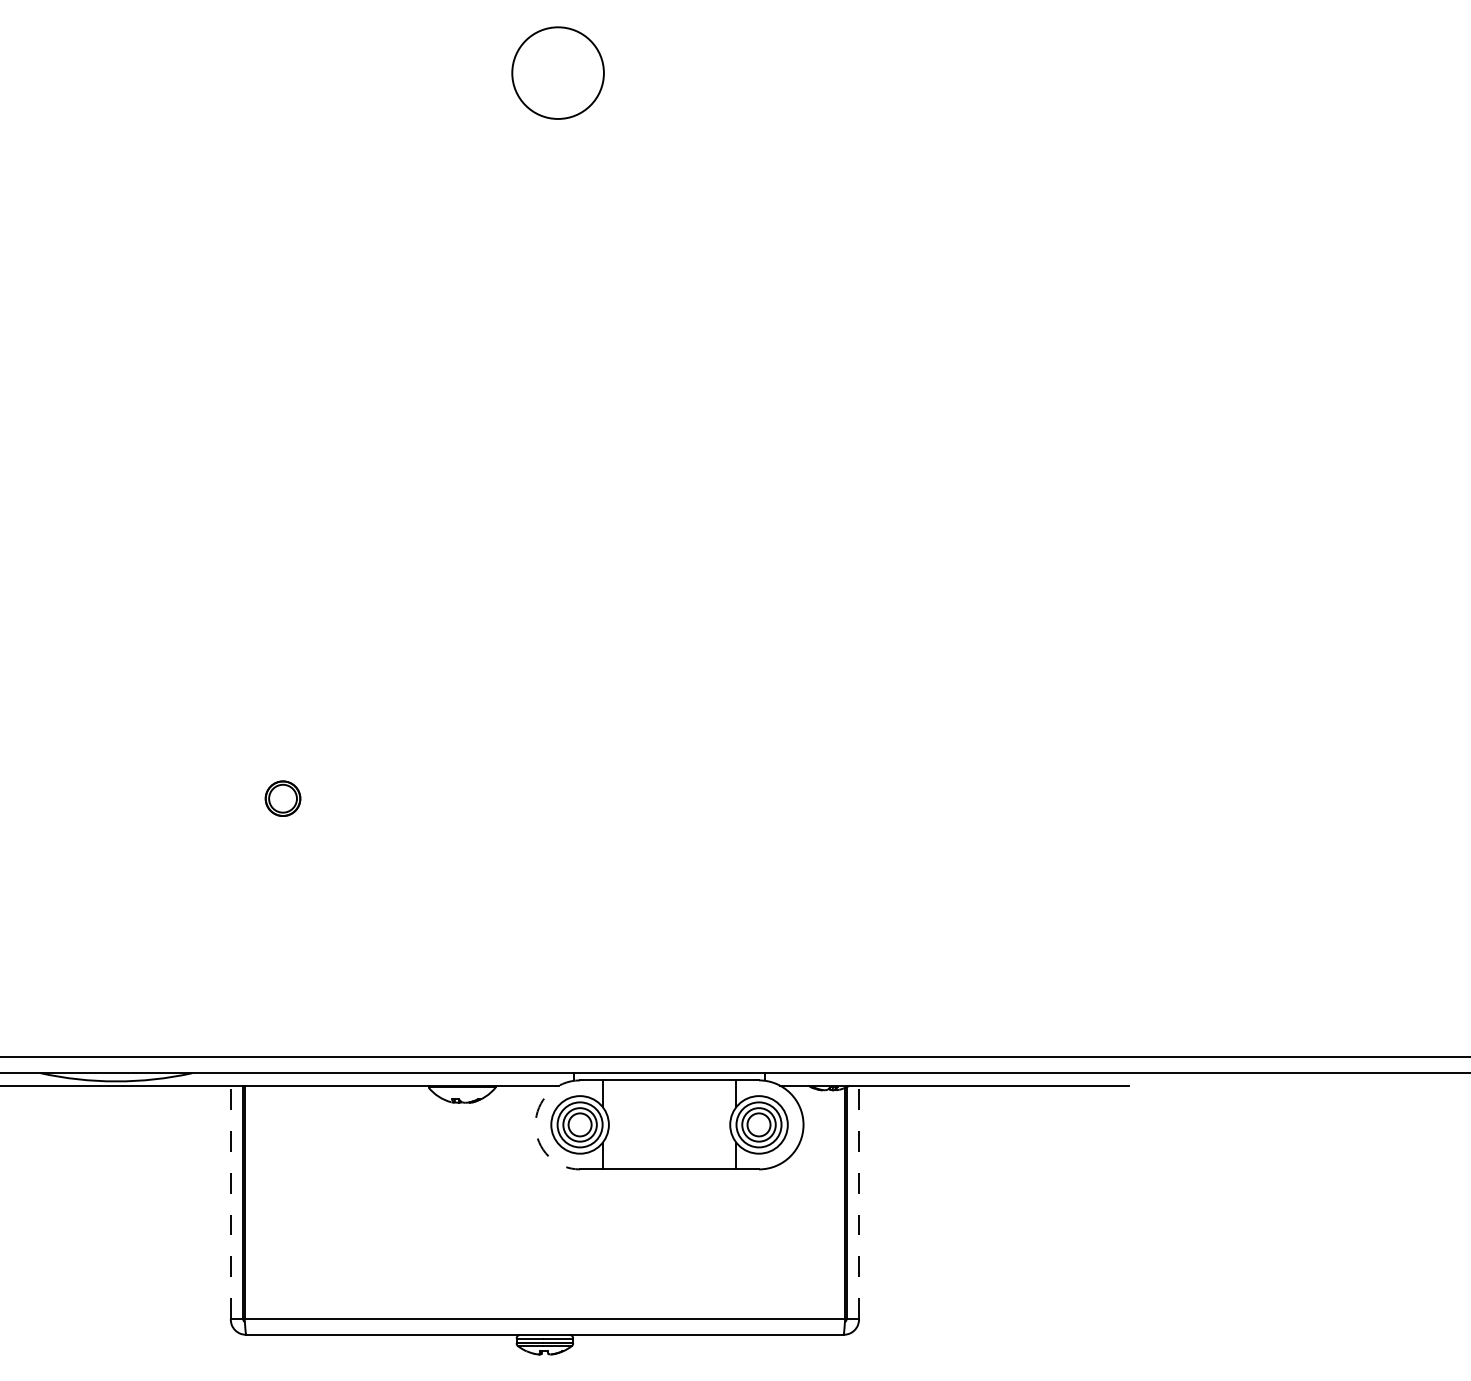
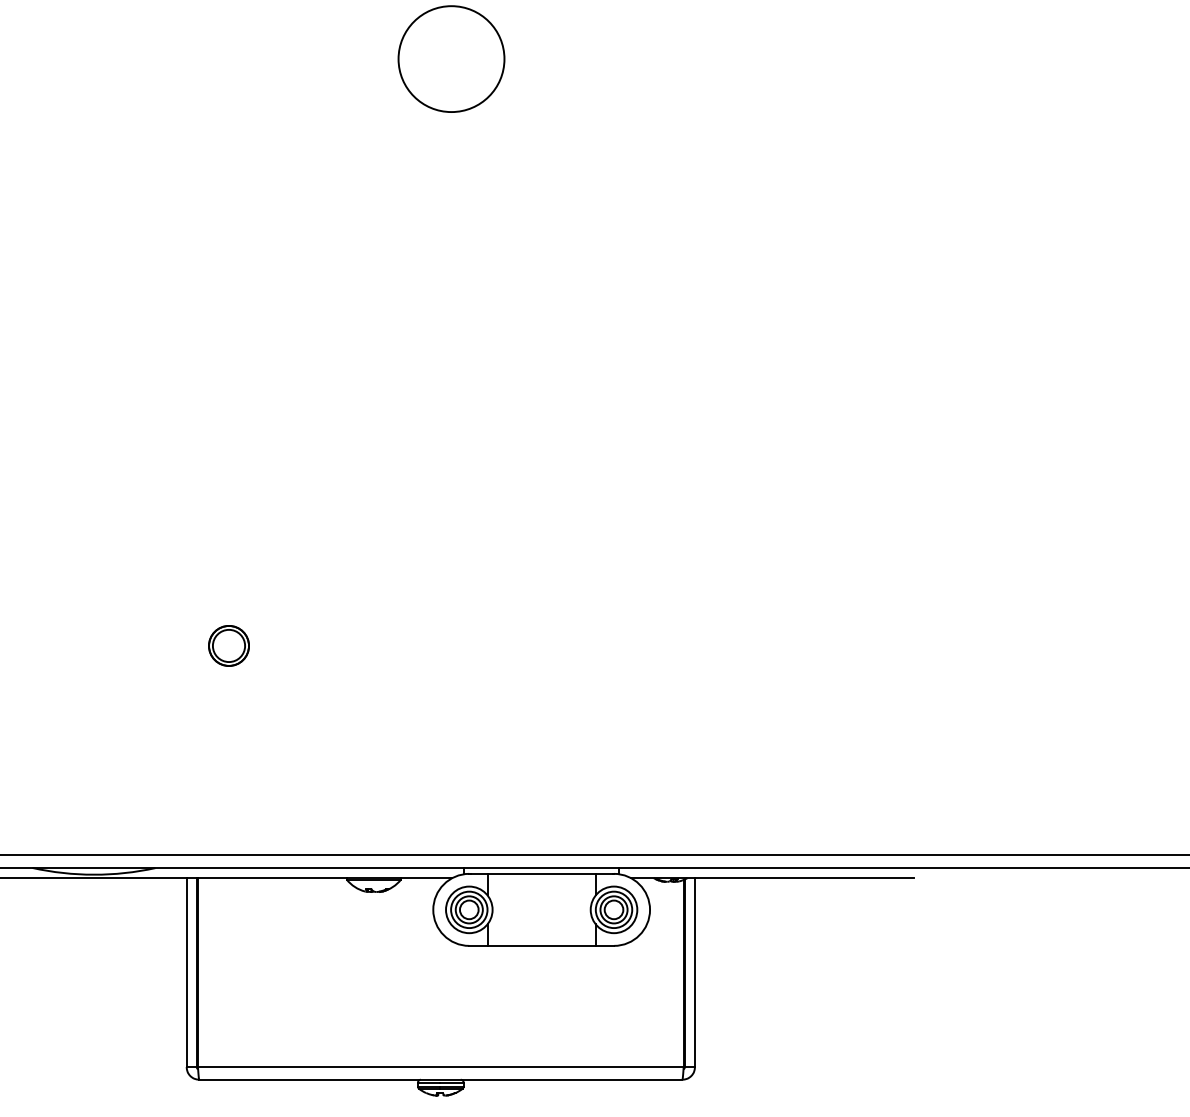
circle: (557, 72) -> (451, 58), size x1.43
part: (282, 798) -> (228, 645), size x1.43
arc: (535, 1124) -> (433, 909), dashed -> solid
line: (230, 1202) -> (186, 972), dashed -> solid
line: (859, 1202) -> (695, 972), dashed -> solid

